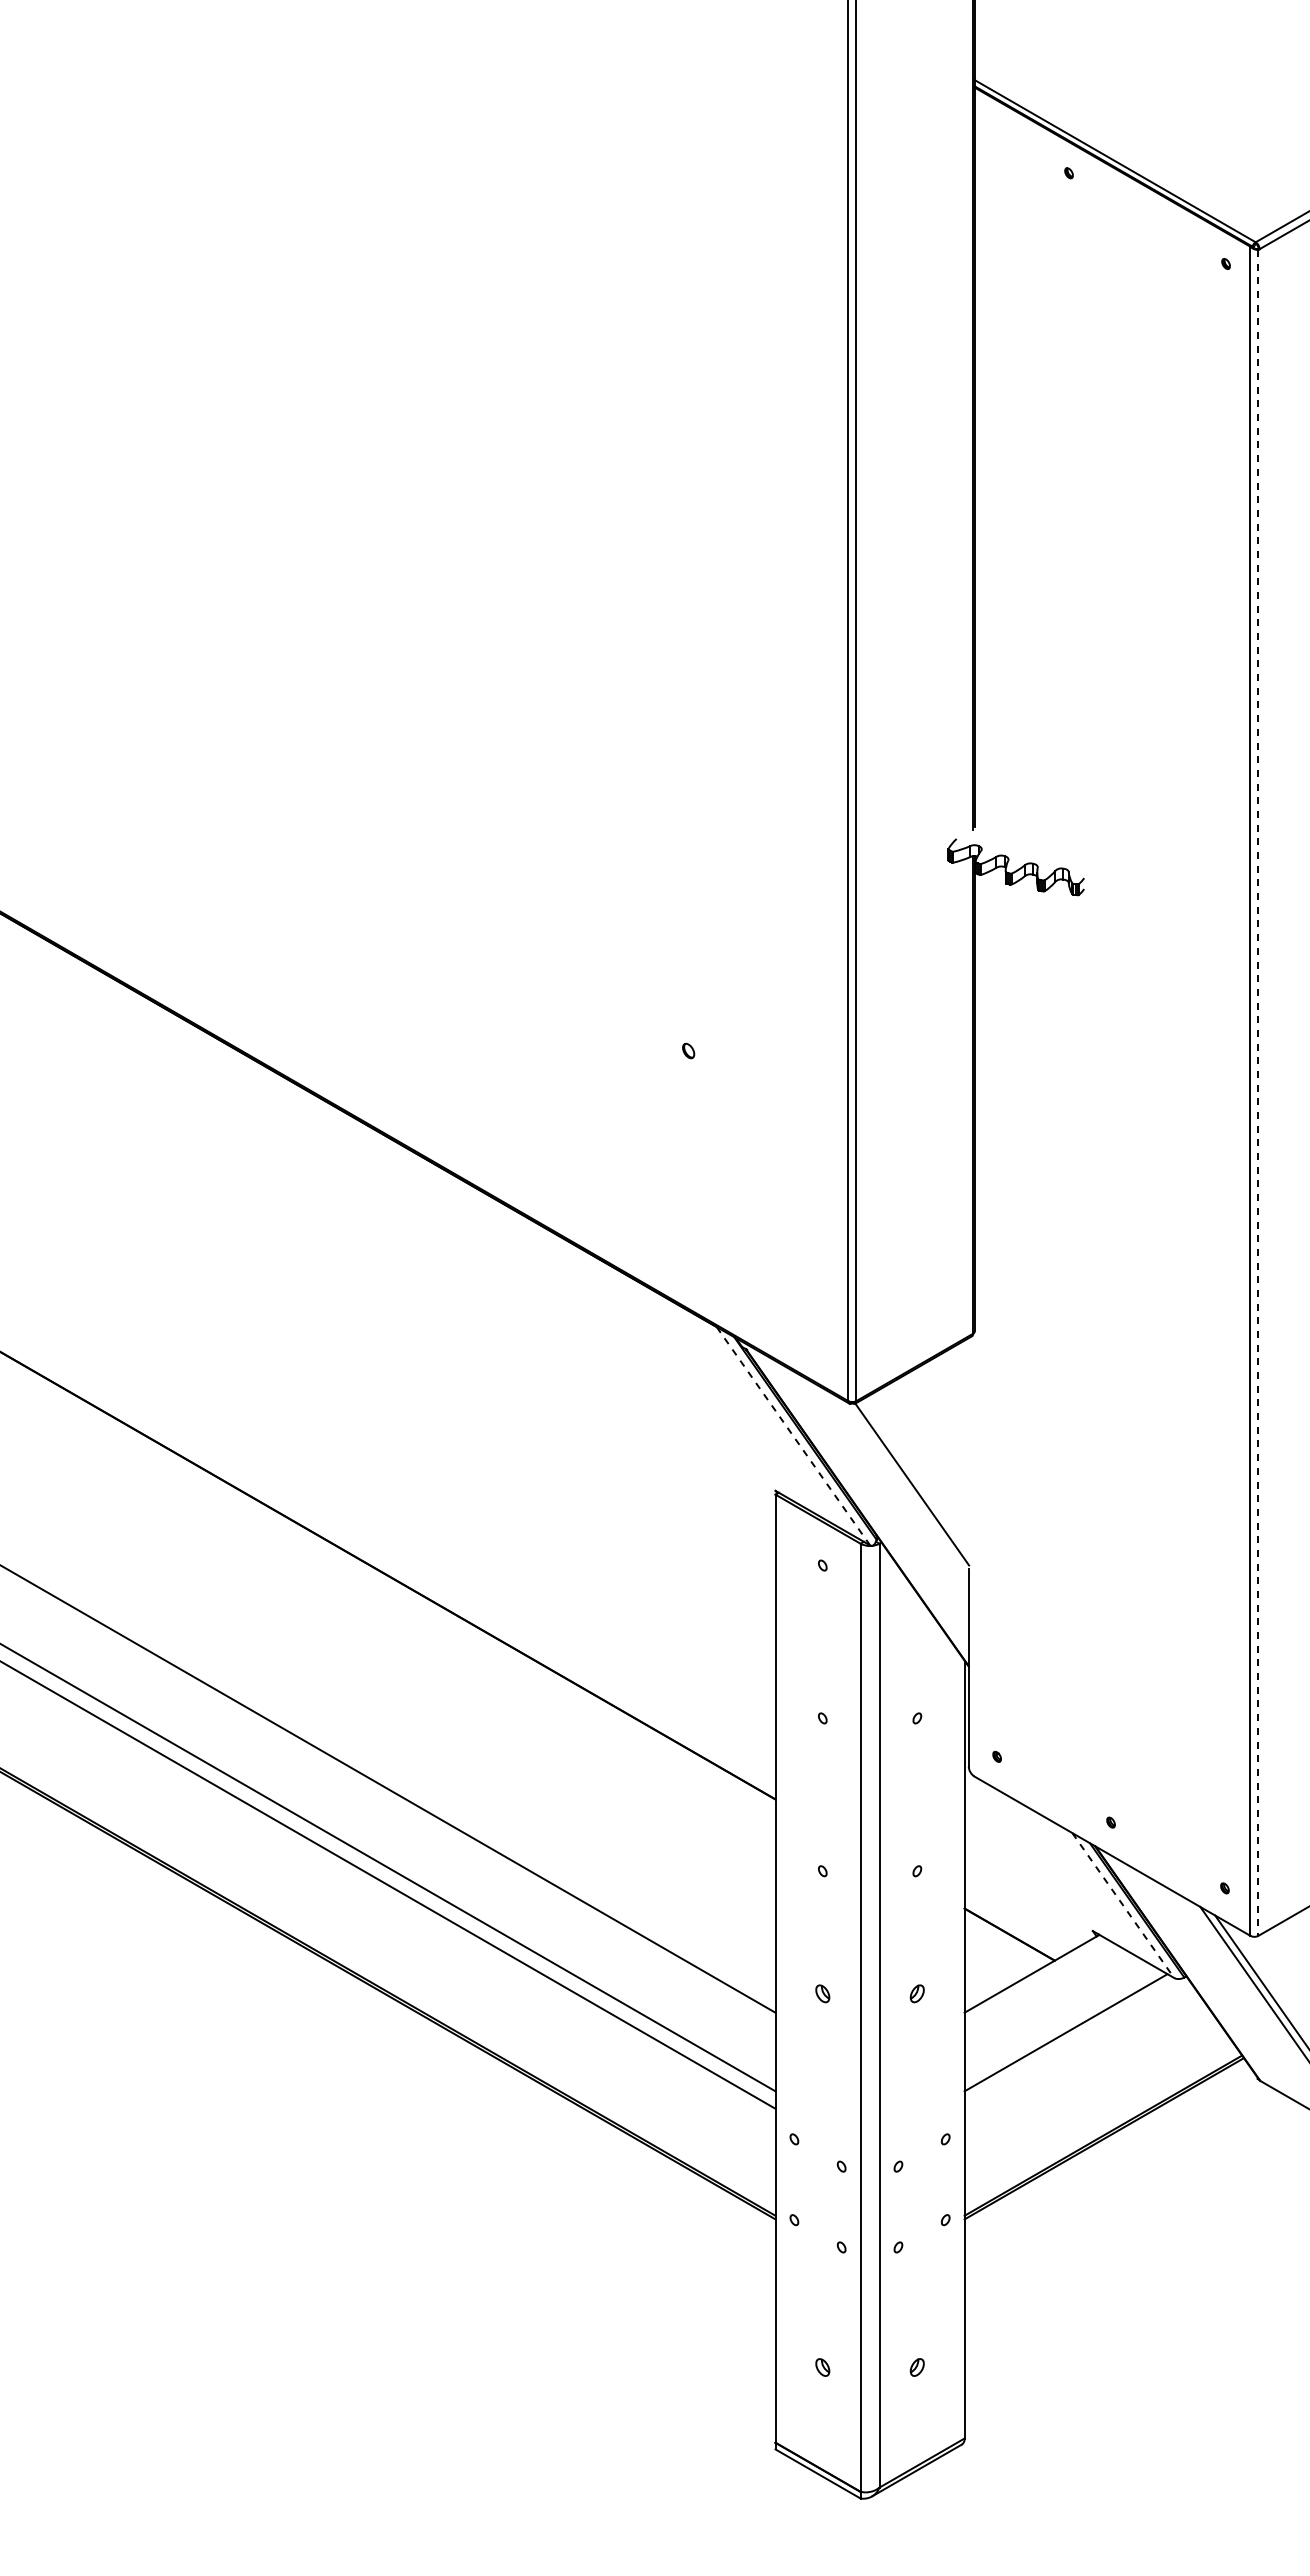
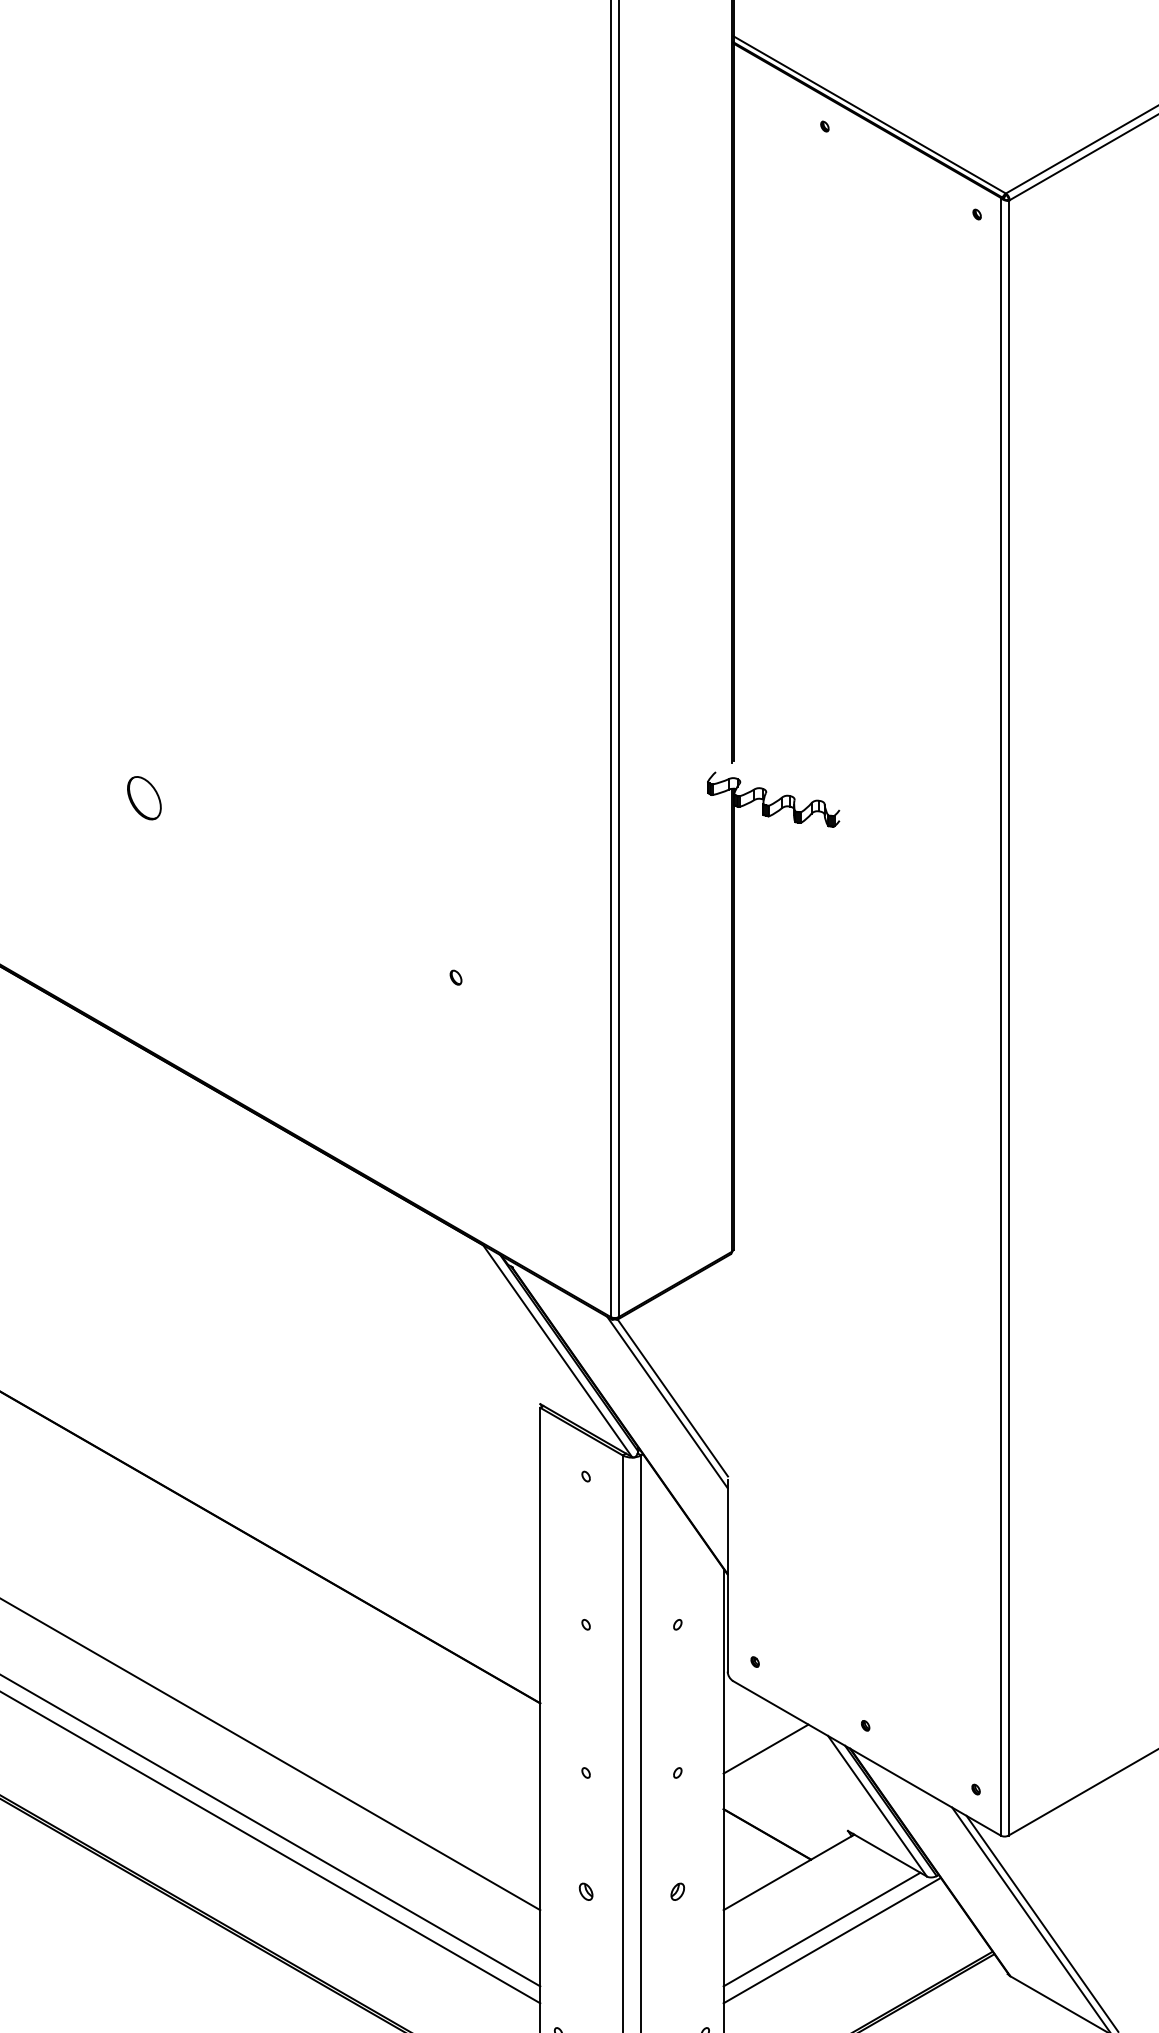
part: (367, 865) -> (144, 797), added
line: (1258, 1092) -> (1008, 1017), dashed -> solid
line: (793, 1436) -> (557, 1351), dashed -> solid
line: (906, 1488) -> (667, 1401), added
line: (1008, 1846) -> (766, 1748), added
line: (1123, 1905) -> (877, 1806), dashed -> solid
line: (1076, 2043) -> (832, 1939), added

